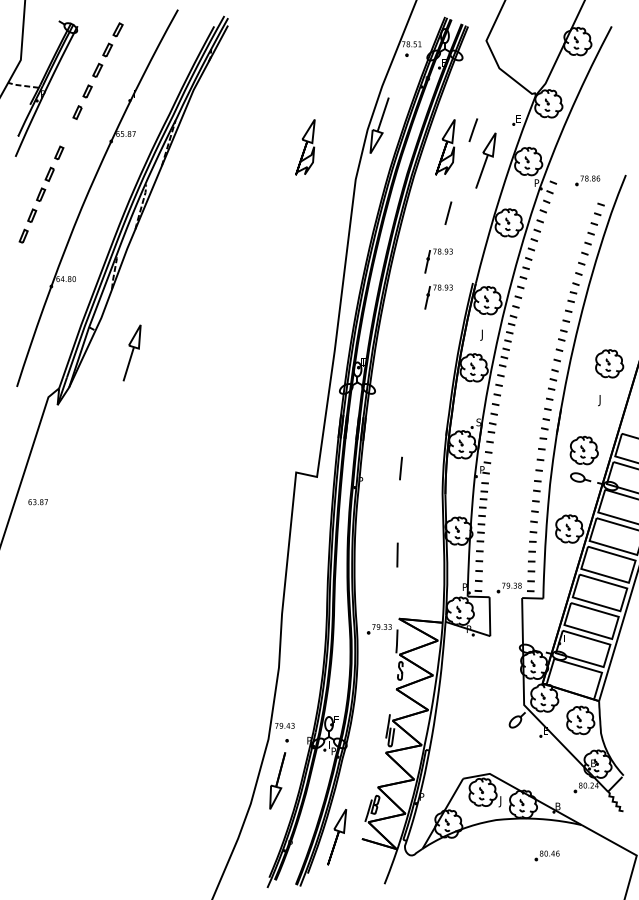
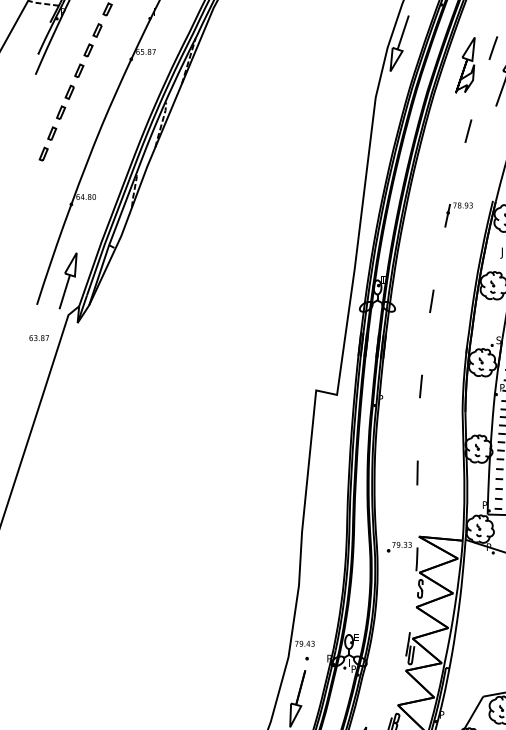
part: (68, 132) -> (88, 50), added
part: (305, 147) -> (325, 65), removed
part: (438, 260) -> (458, 178), removed
part: (131, 352) -> (67, 280), moved
line: (411, 383) -> (431, 301), added
text: (37, 502) -> (38, 338), moved

